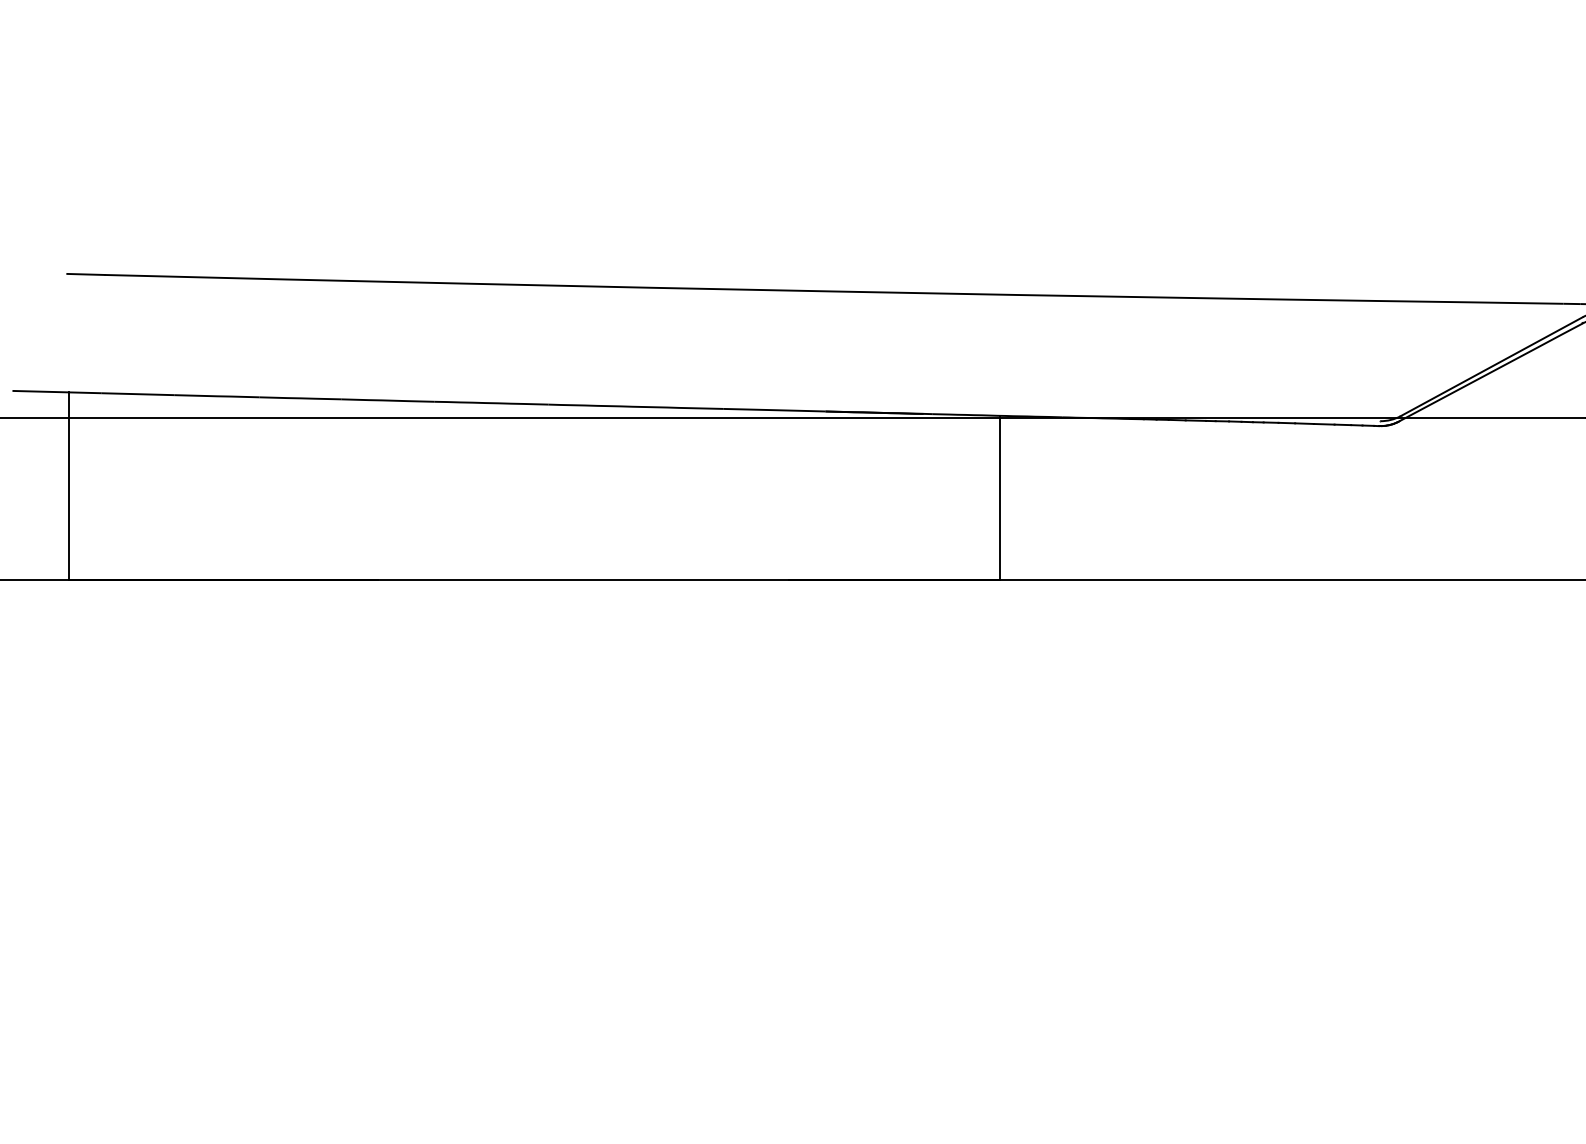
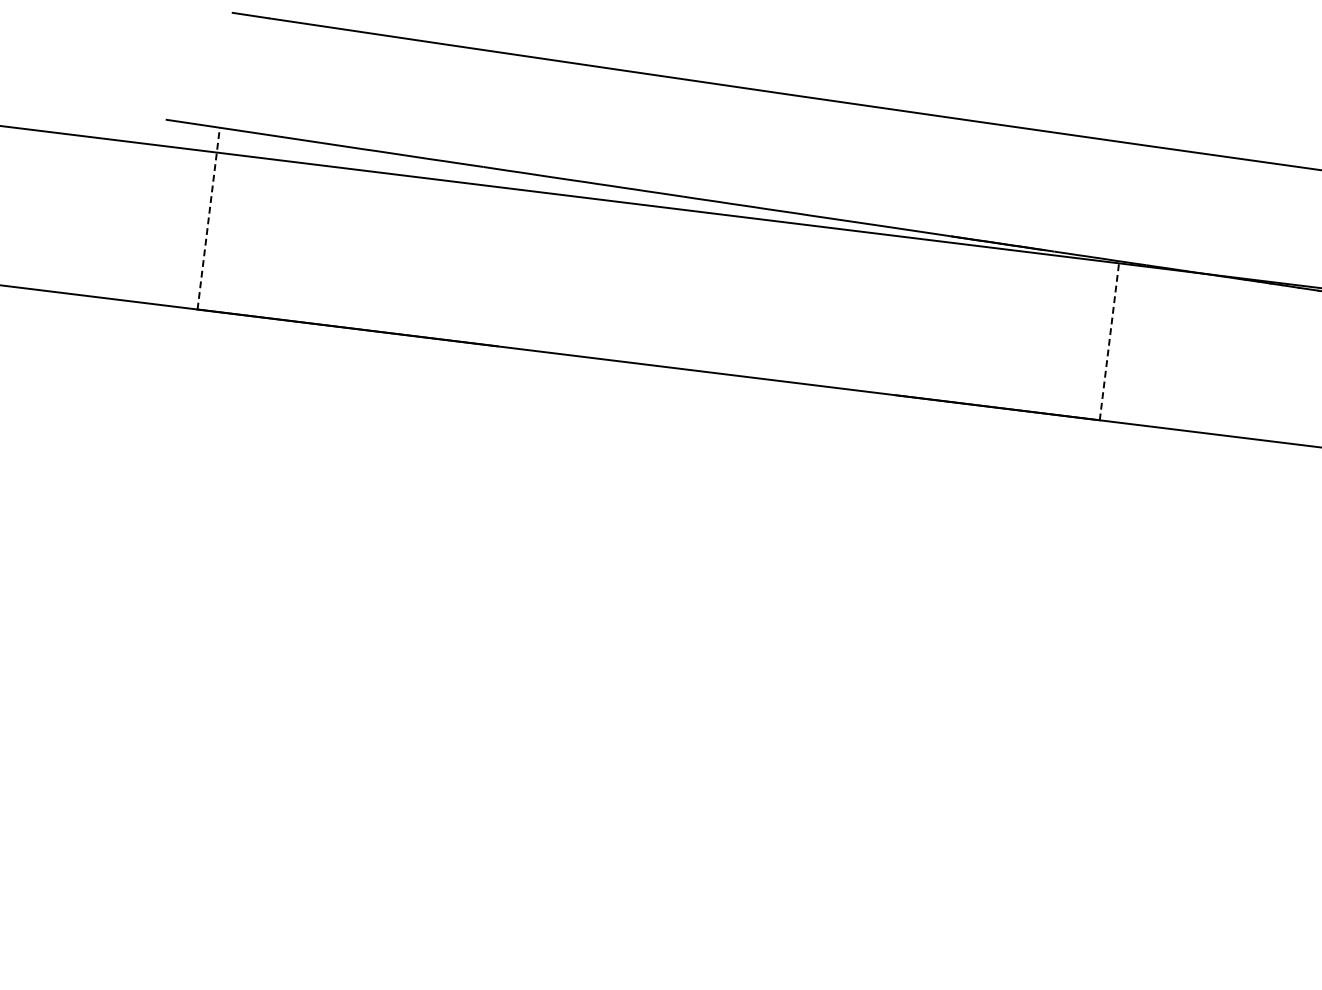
line: (68, 486) -> (208, 218), solid -> dashed
line: (999, 497) -> (1109, 340), solid -> dashed

